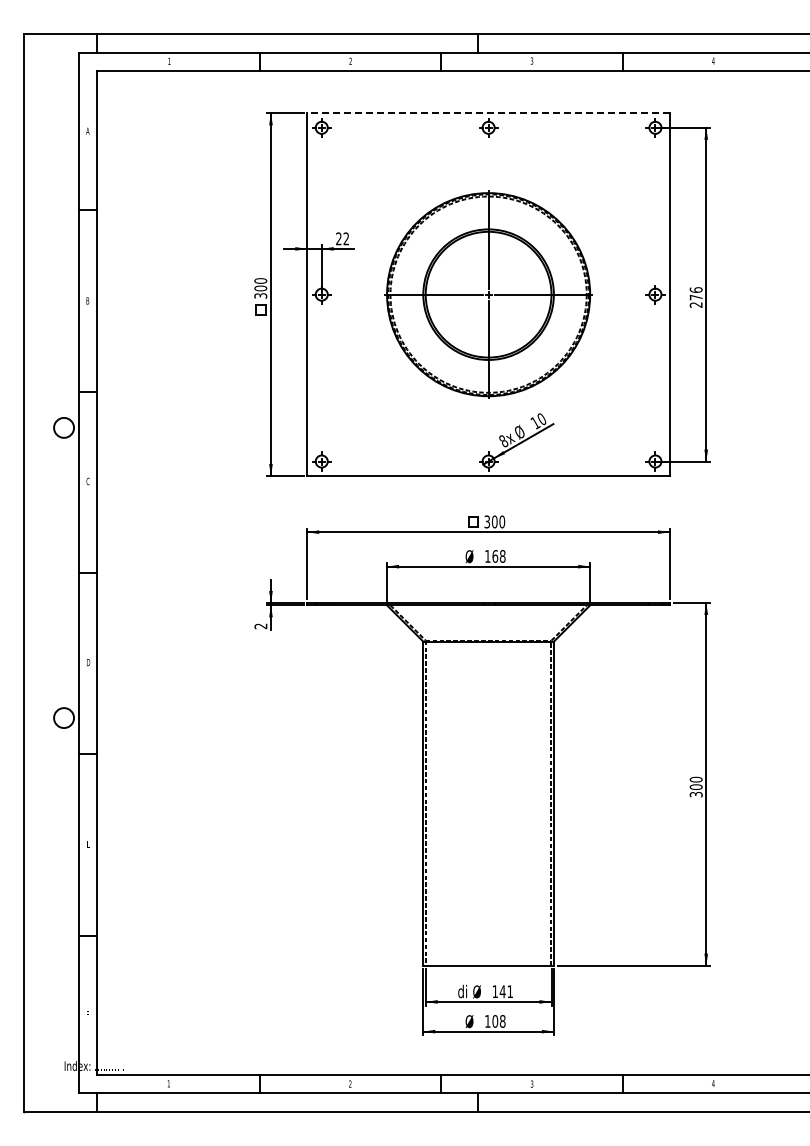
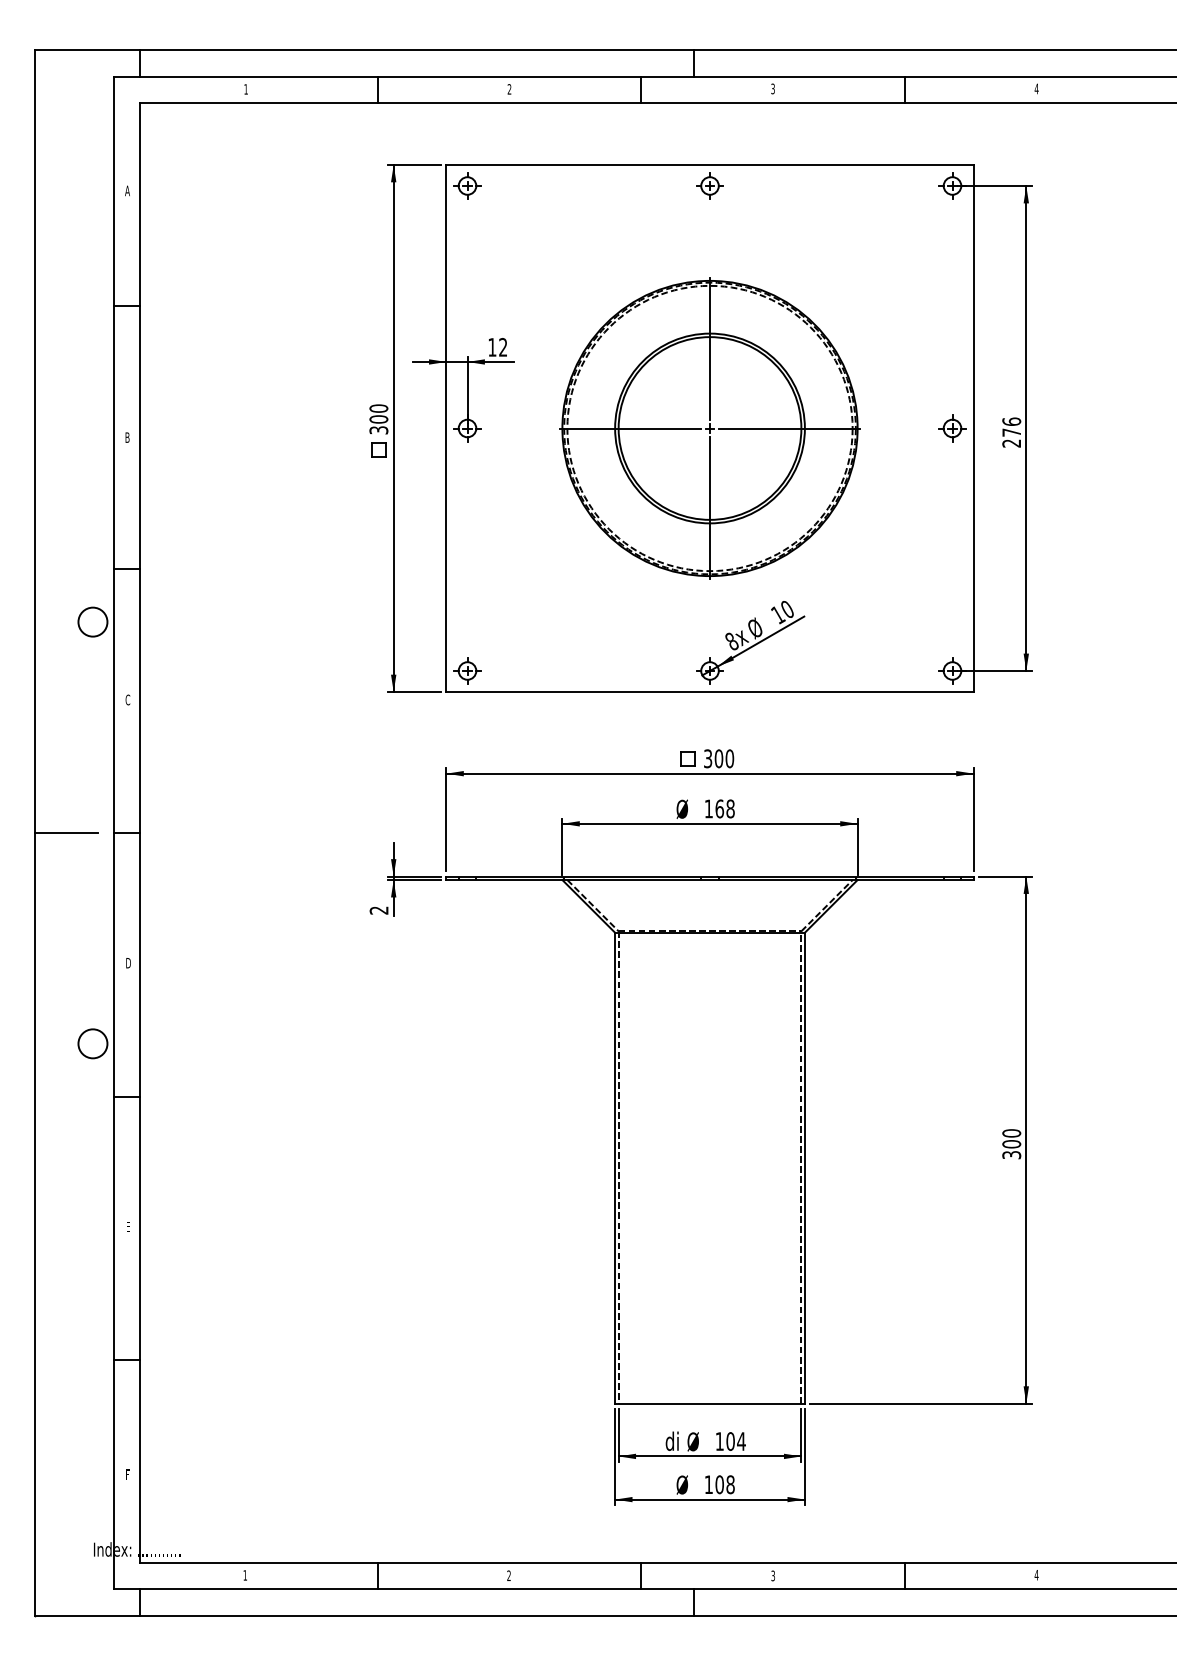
line: (488, 113) -> (709, 165), dashed -> solid
text: (338, 238) -> (491, 346), 22 -> 12
line: (45, 573) -> (66, 833), added
text: (506, 991) -> (736, 1441), 141 -> 104

